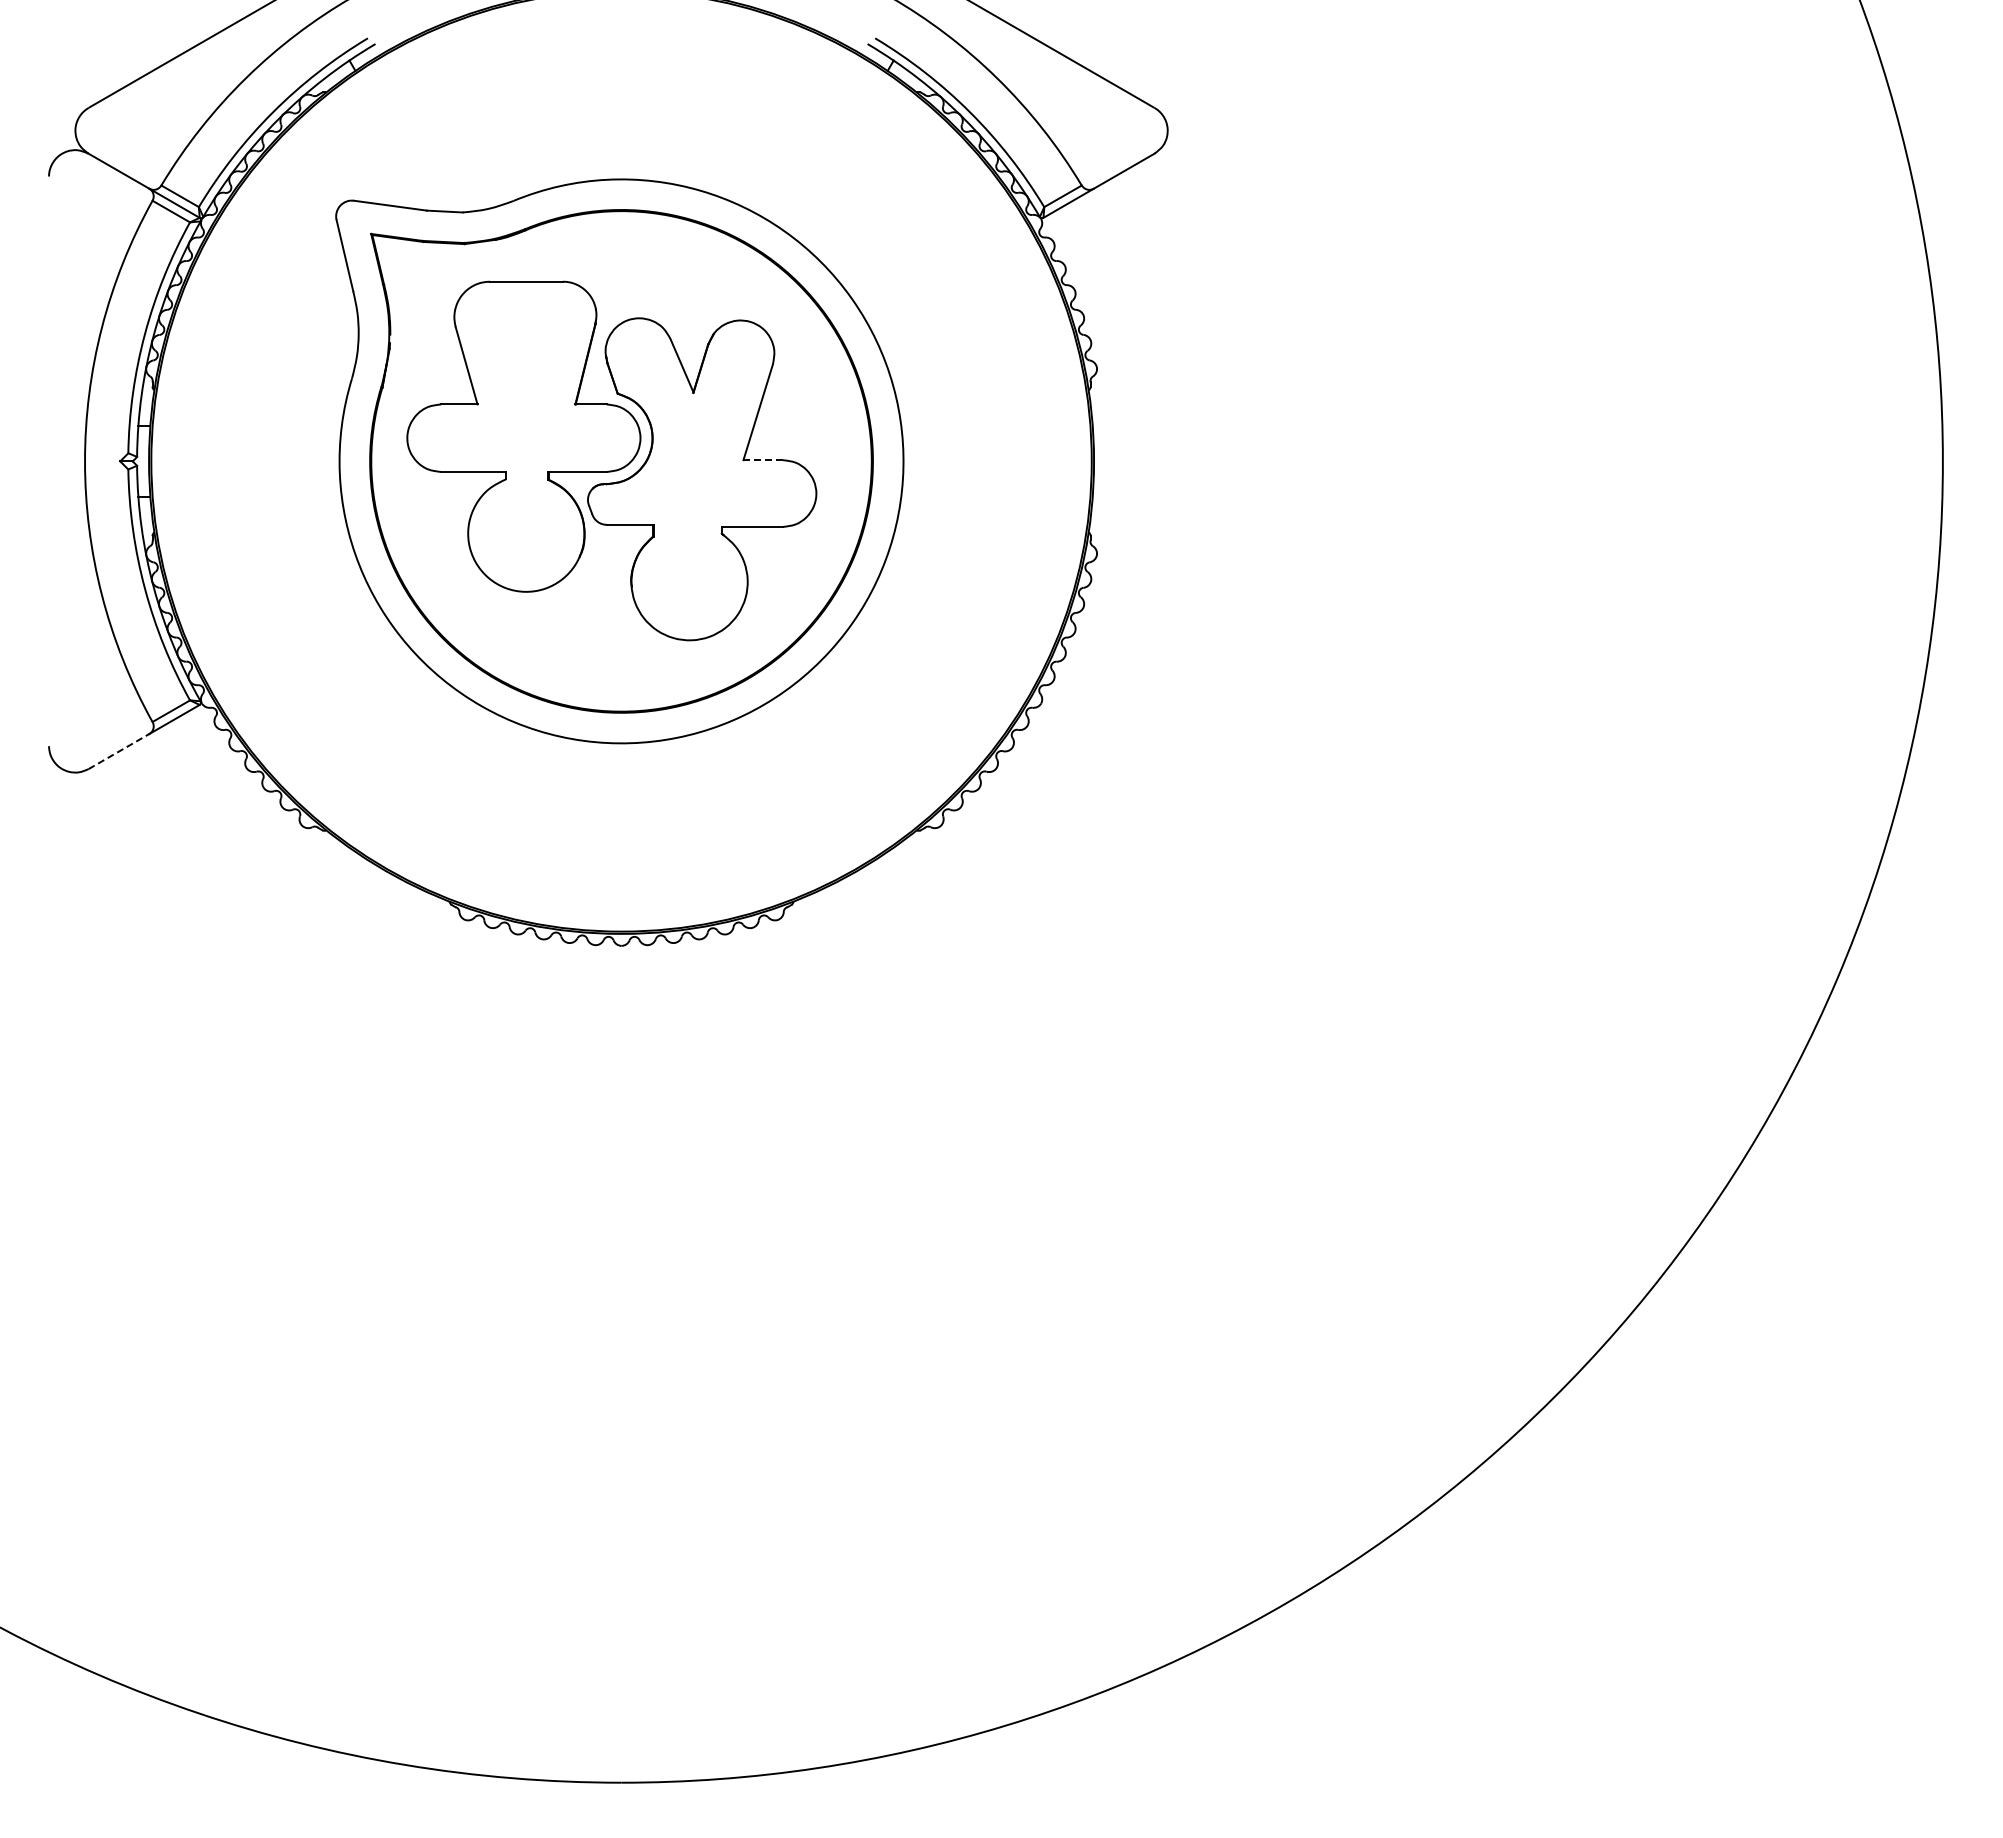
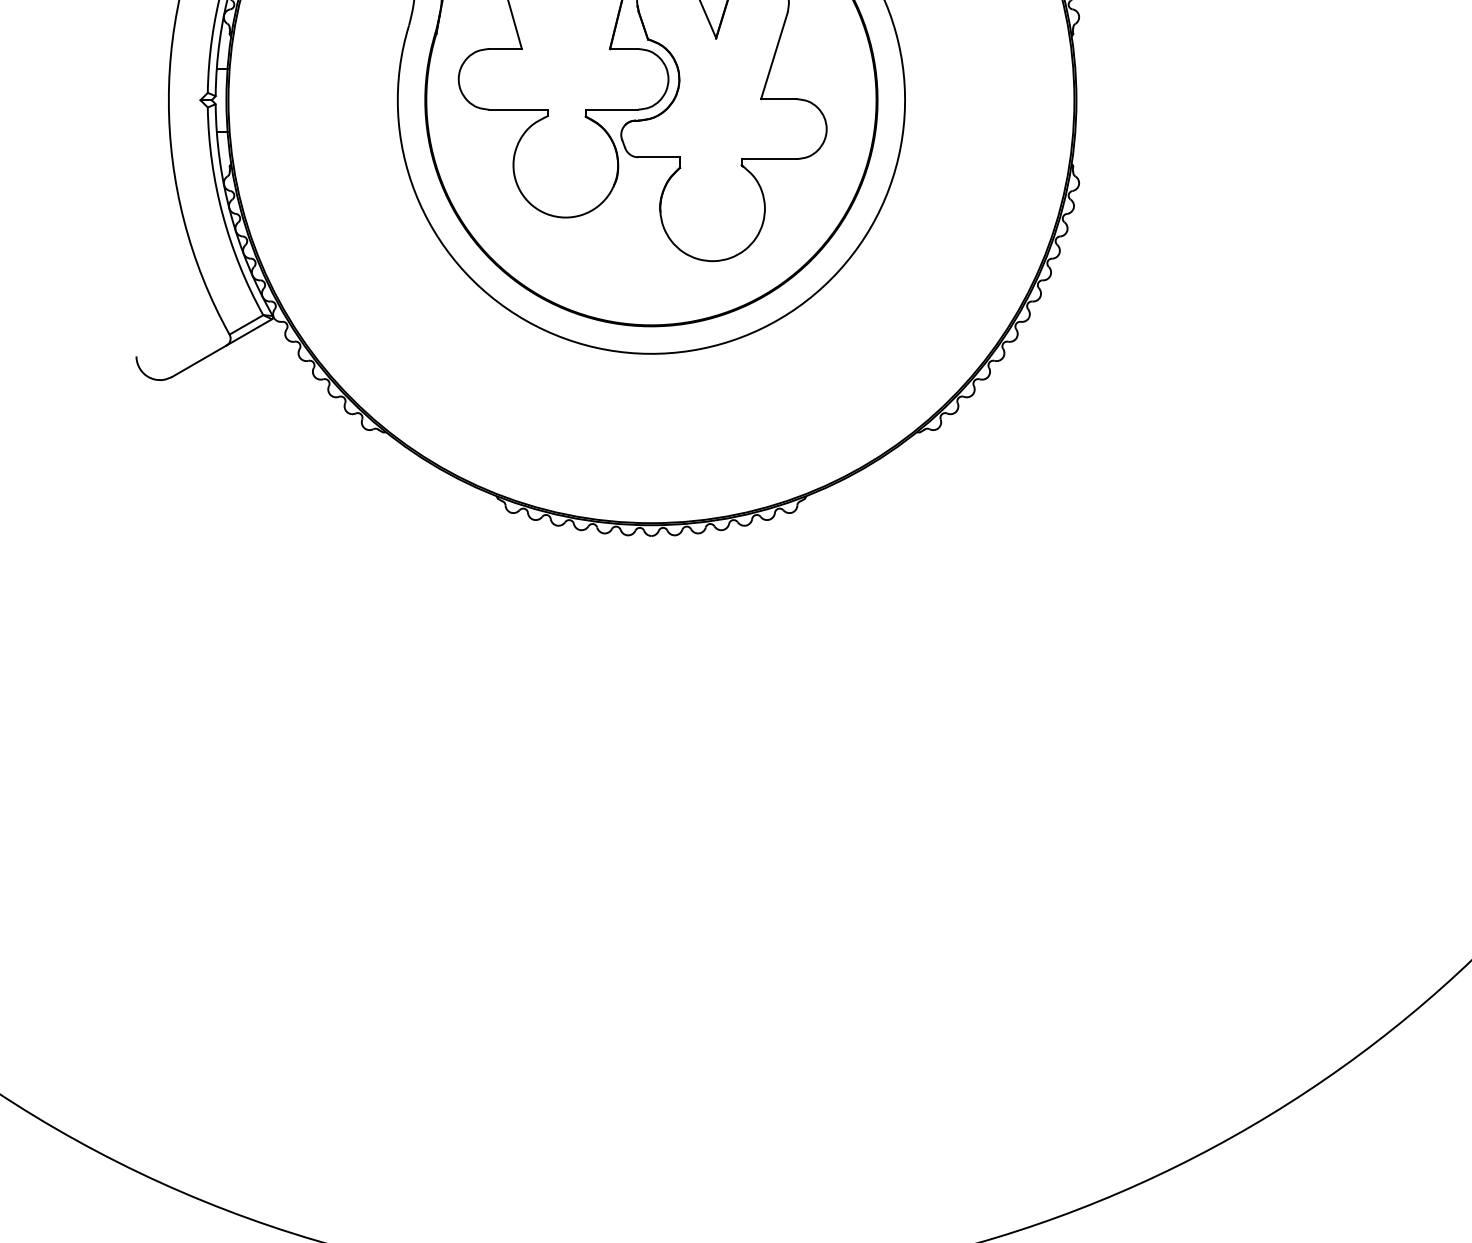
line: (763, 460) -> (779, 99), dashed -> solid
line: (119, 751) -> (199, 361), dashed -> solid

